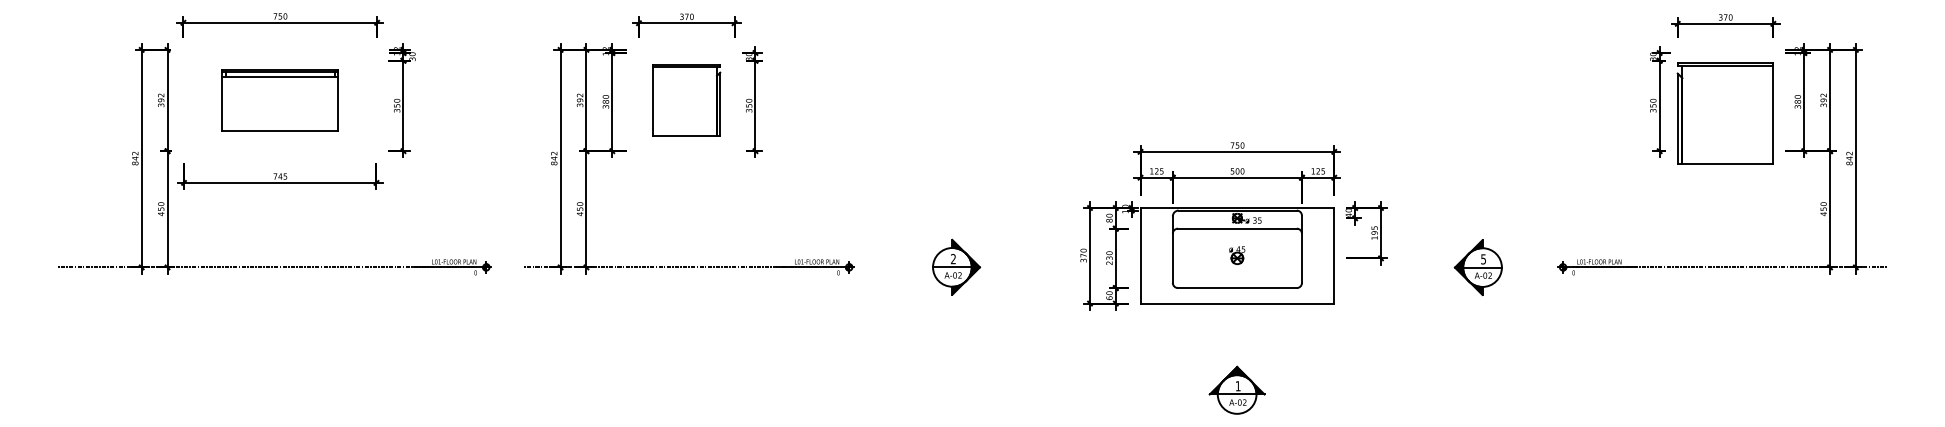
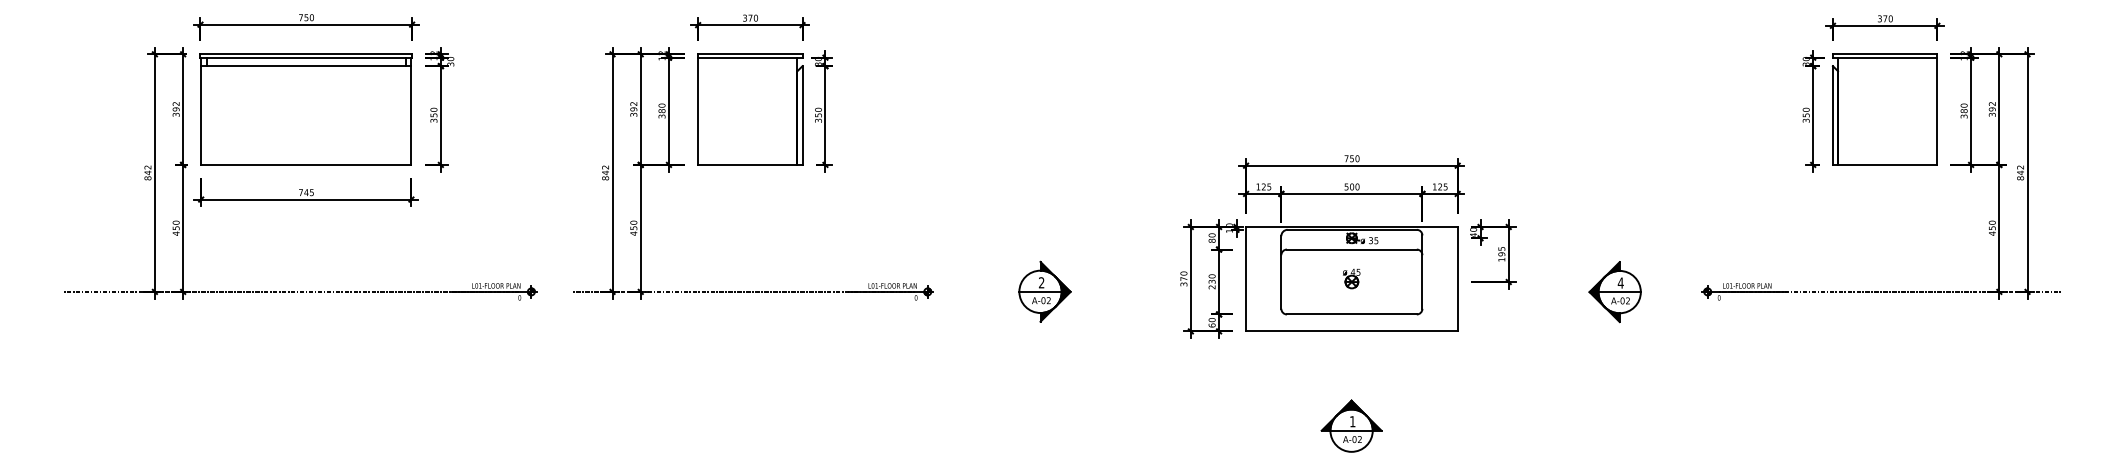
part: (279, 100) -> (305, 109), size x1.67
part: (686, 100) -> (750, 109), size x1.43
part: (1724, 113) -> (1884, 109), moved
text: (1483, 258) -> (1620, 282), 5 -> 4

